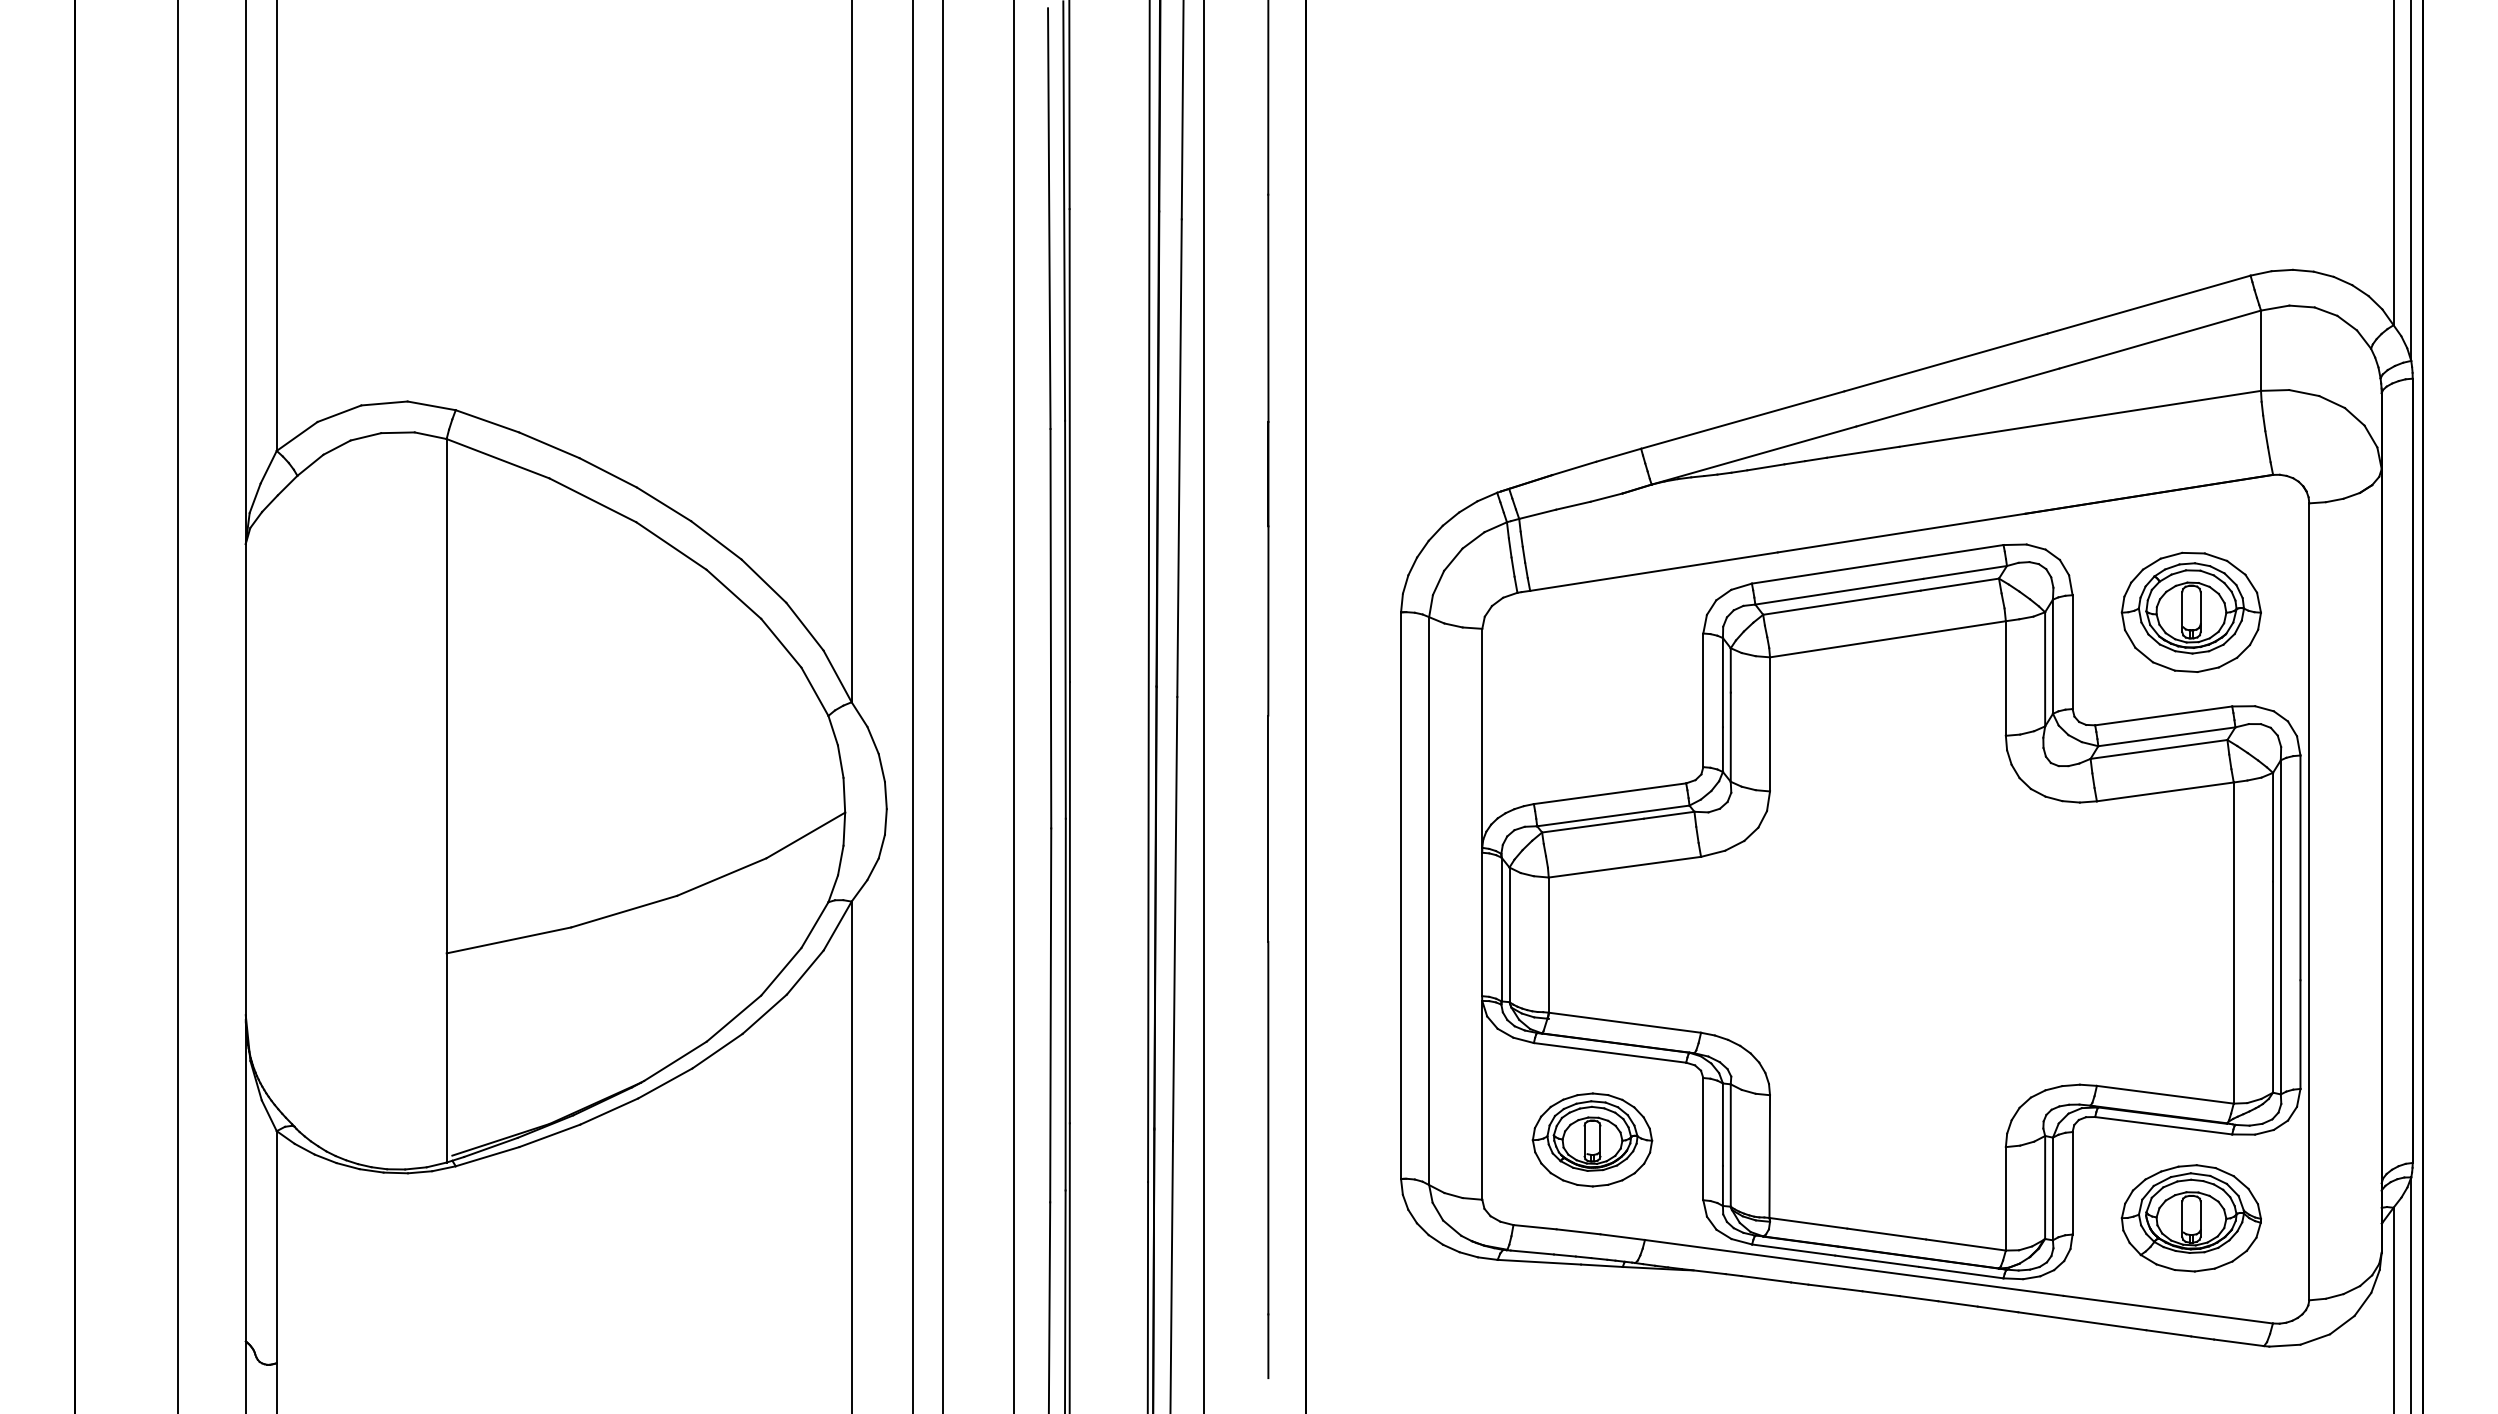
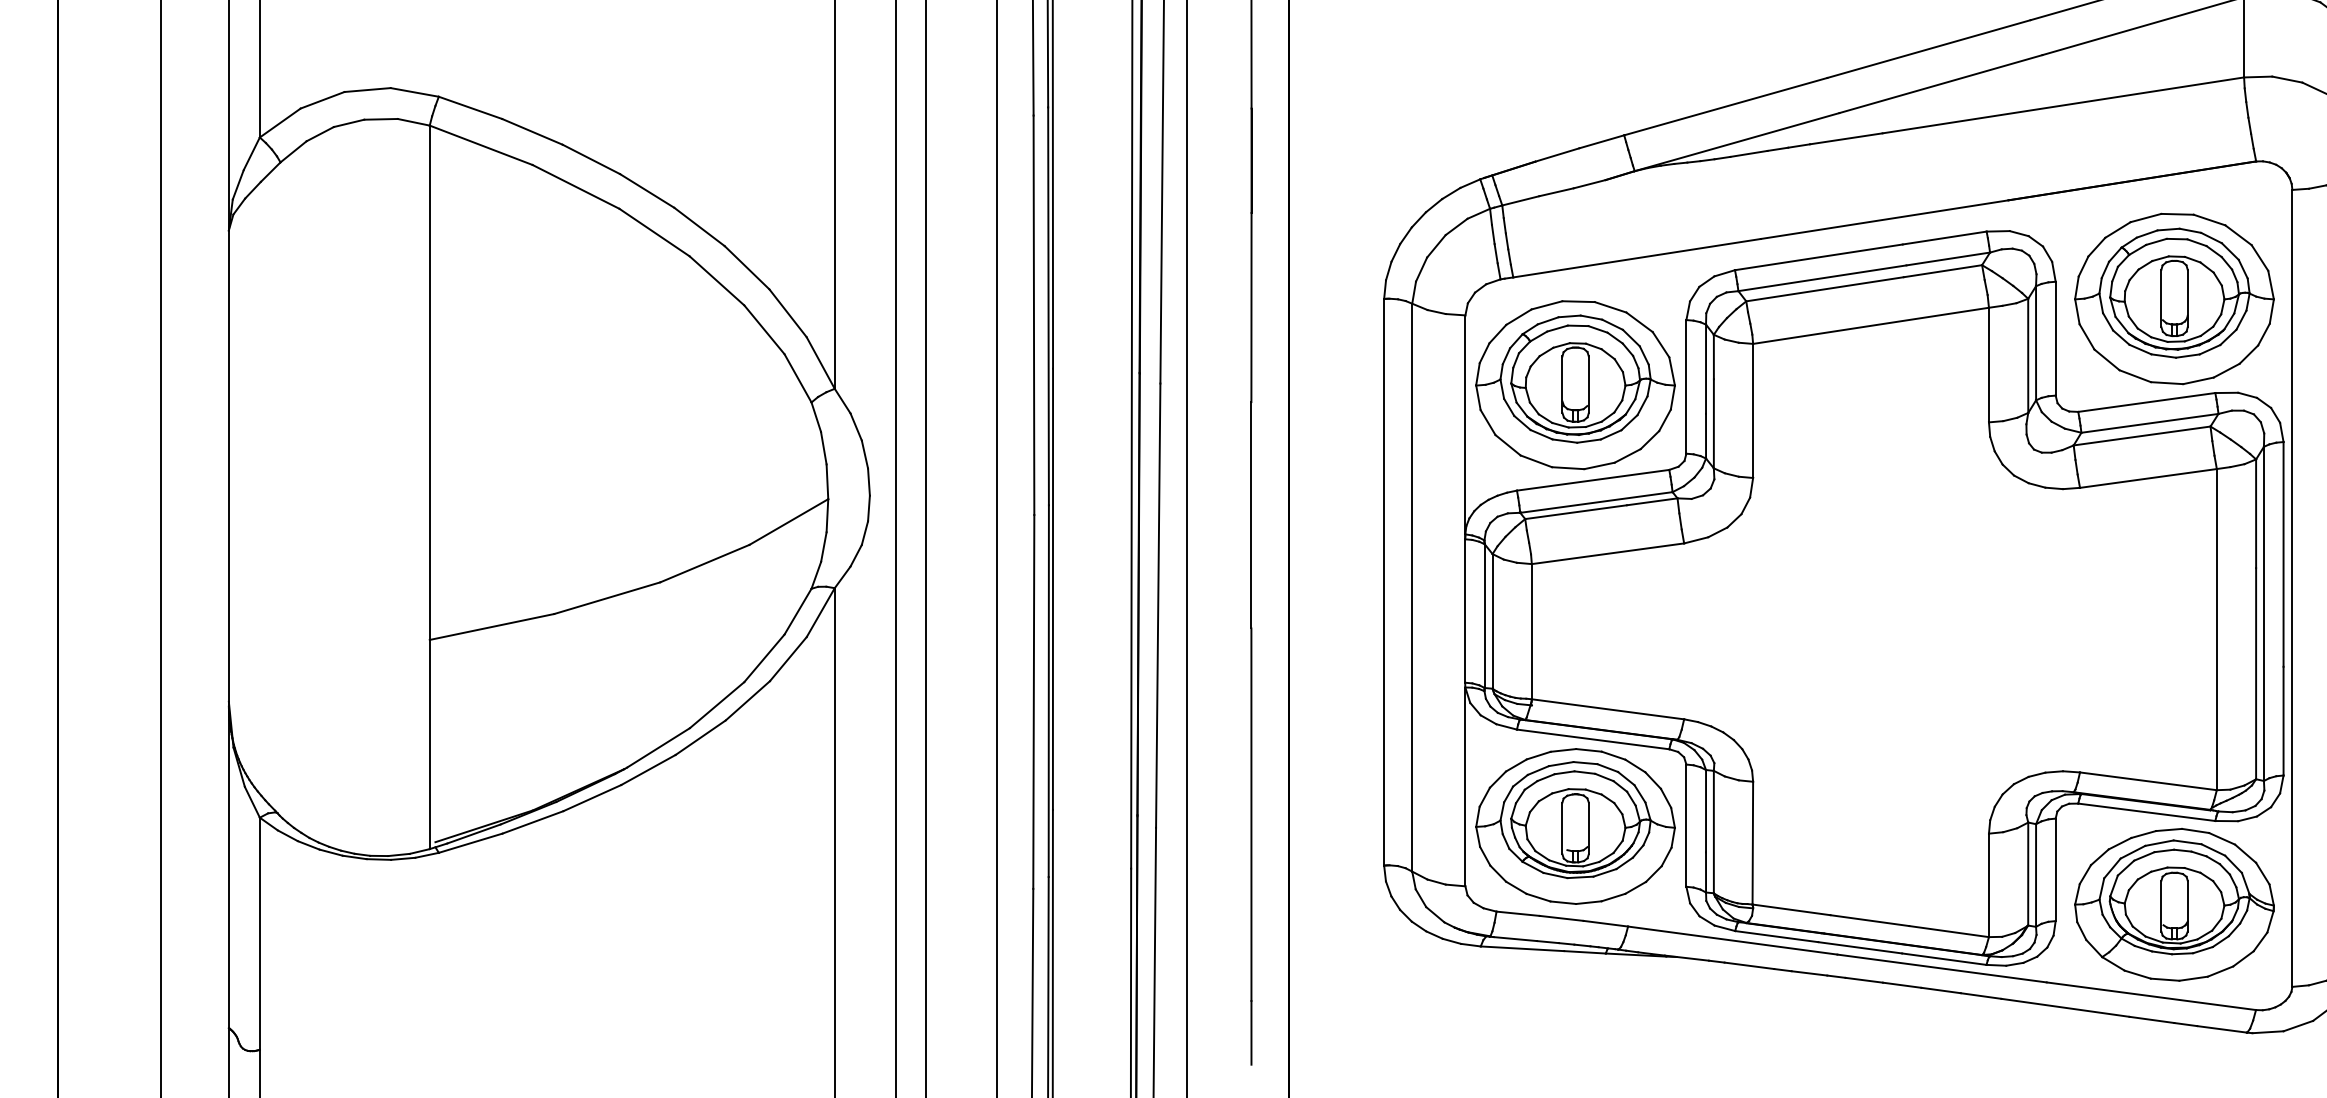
part: (2191, 612) -> (2174, 299), size x1.43
part: (1592, 698) -> (1575, 385), added
part: (1592, 1139) -> (1575, 826), size x1.67
part: (2191, 1218) -> (2174, 905), size x1.43

